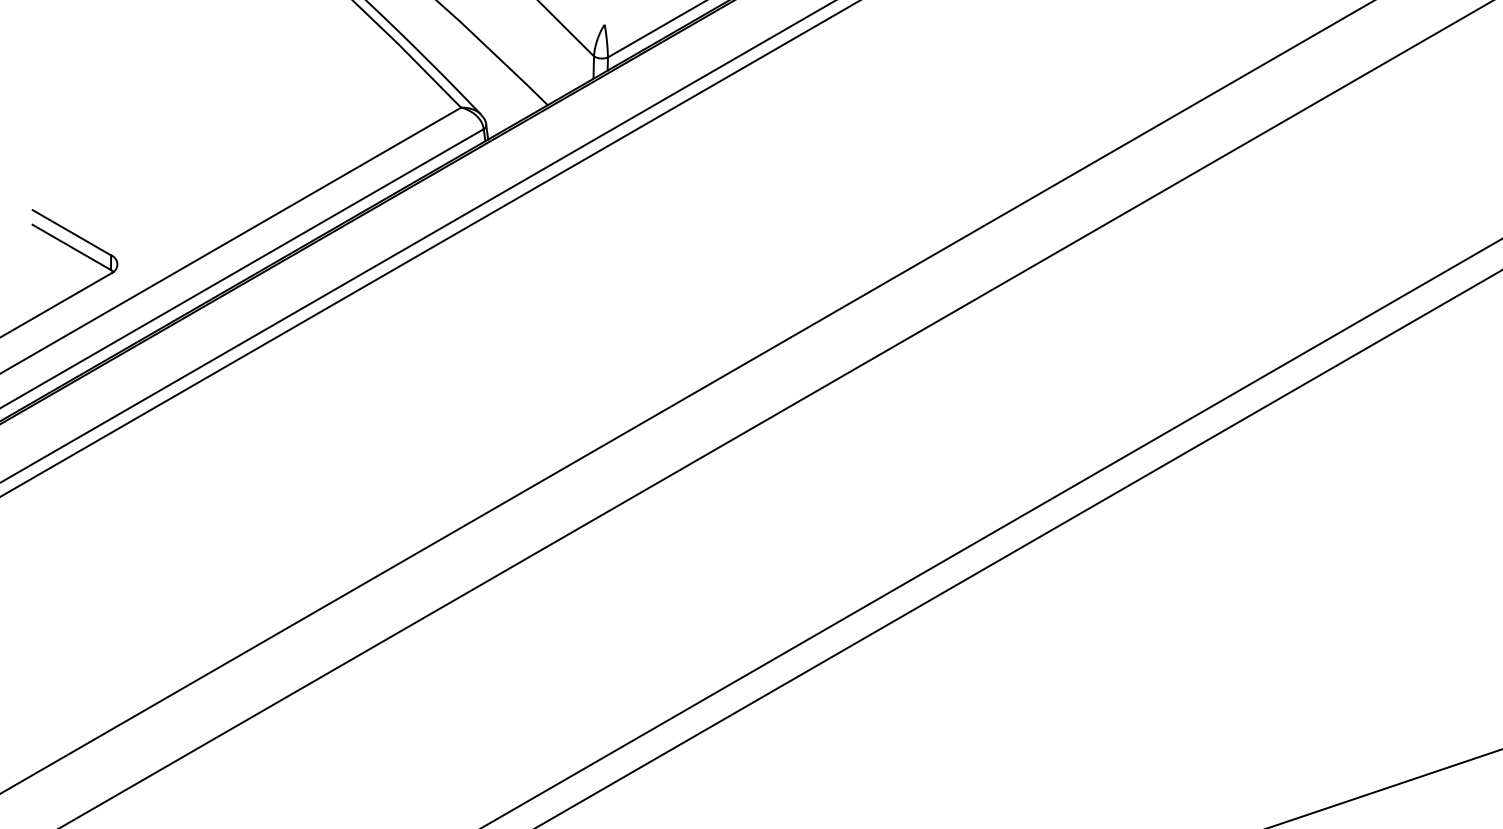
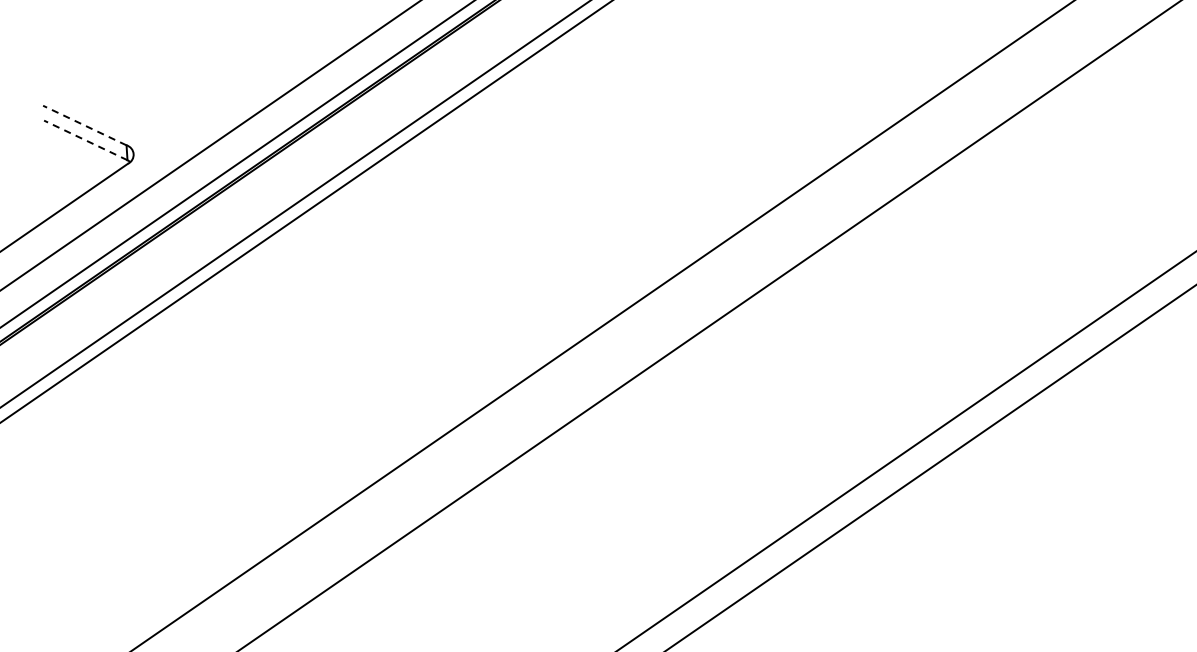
line: (71, 232) -> (84, 125), solid -> dashed
line: (71, 247) -> (85, 140), solid -> dashed

